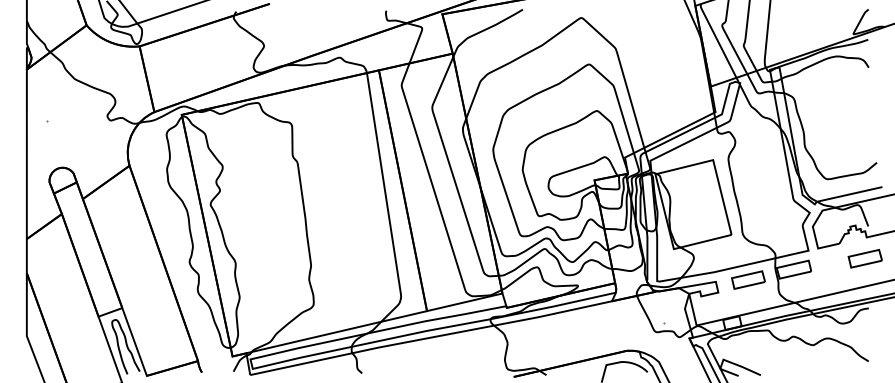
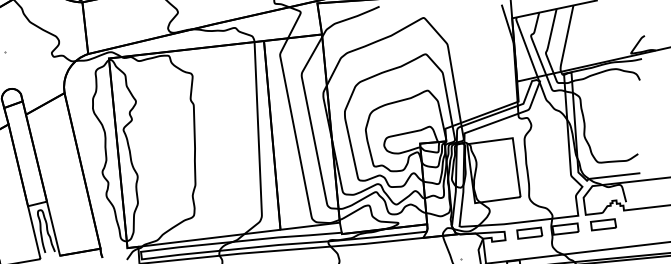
part: (864, 258) -> (602, 224), moved

